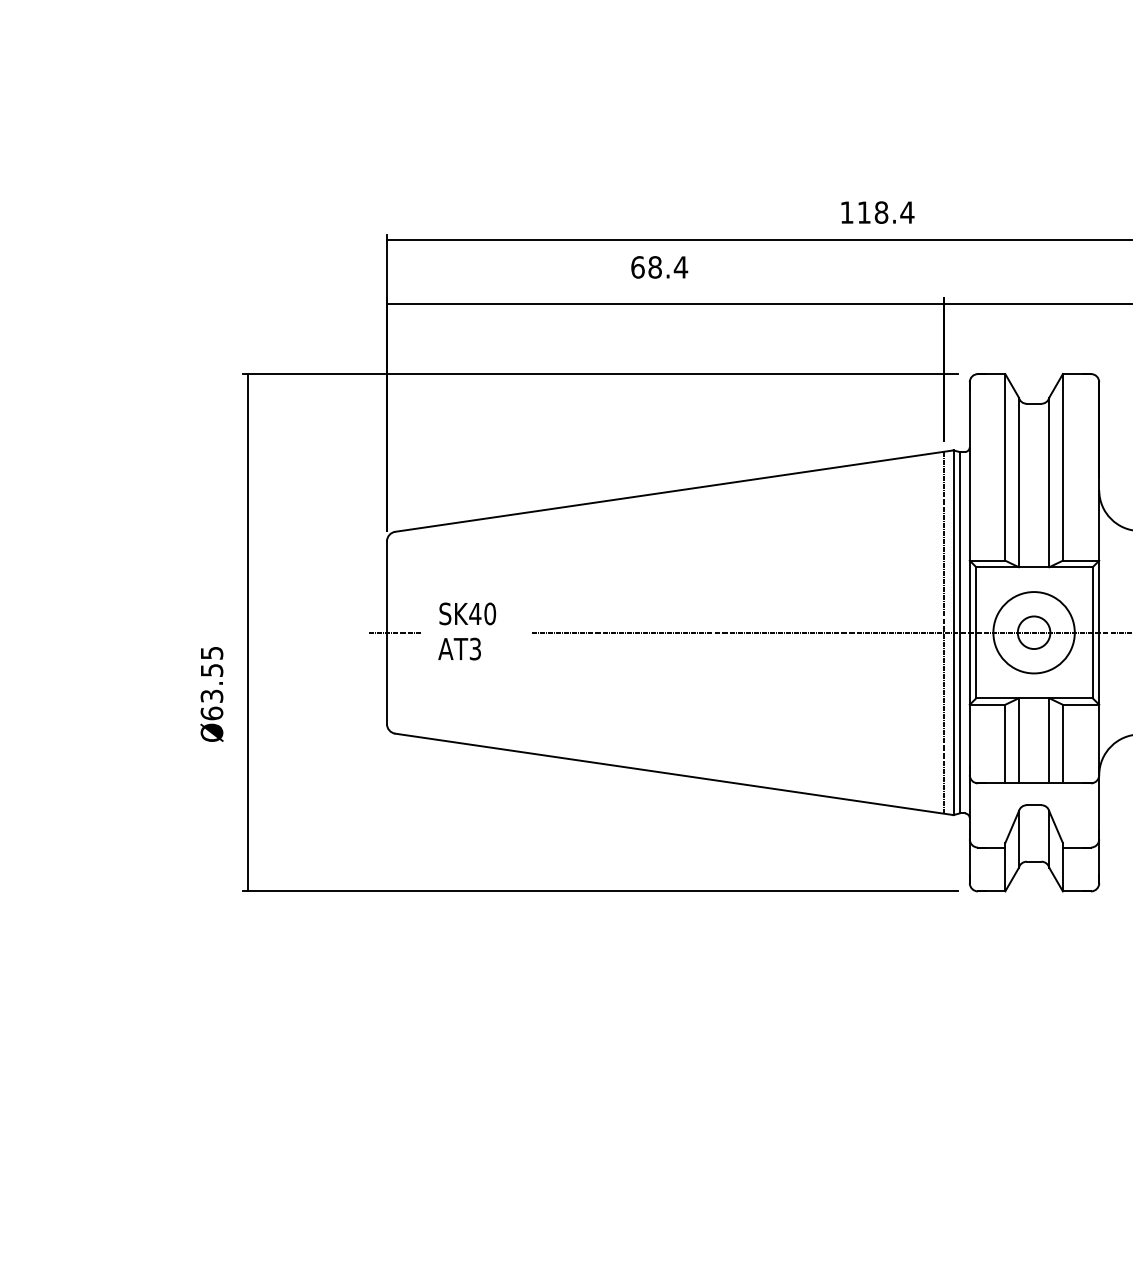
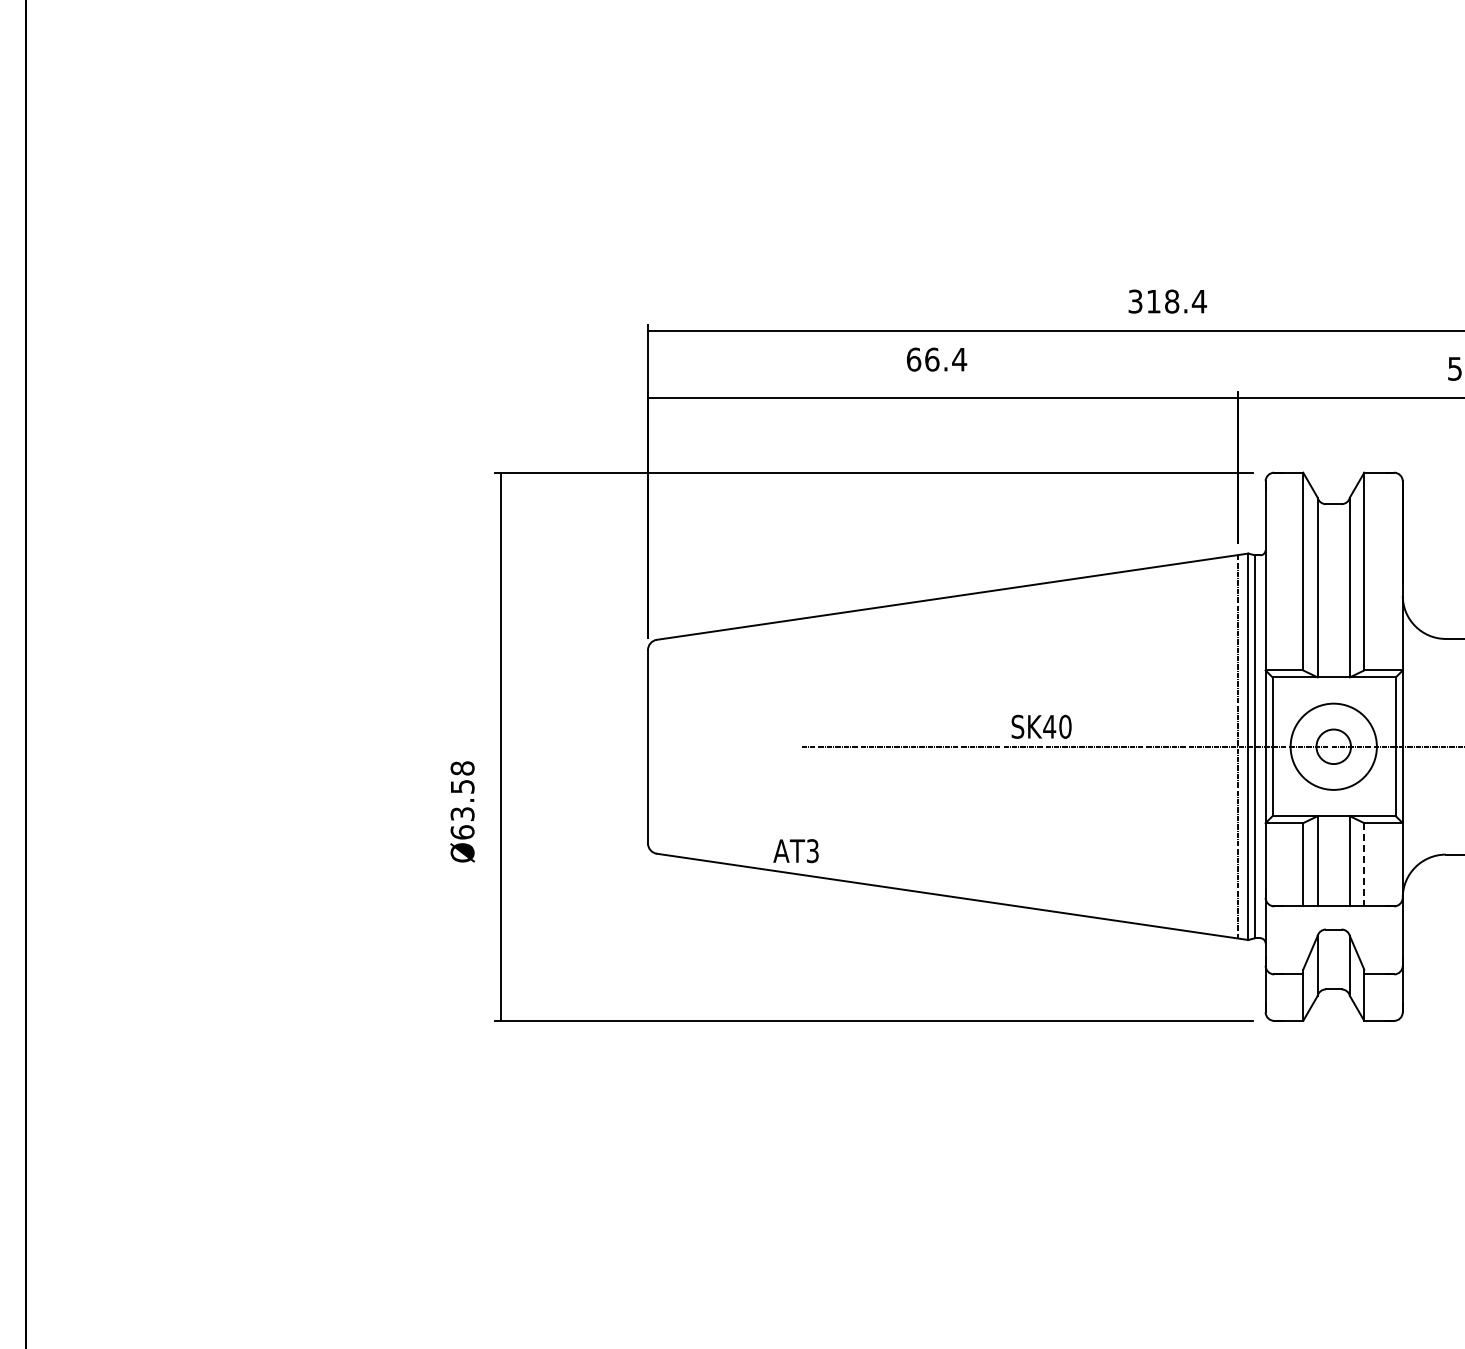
text: (846, 212) -> (1135, 301), 118.4 -> 318.4
text: (655, 267) -> (932, 359), 68.4 -> 66.4
text: (467, 613) -> (1041, 726), moved
line: (394, 632) -> (656, 746), removed
text: (459, 649) -> (795, 851), moved
text: (211, 653) -> (462, 768), Ø63.55 -> Ø63.58
line: (1063, 743) -> (1364, 864), solid -> dashed

